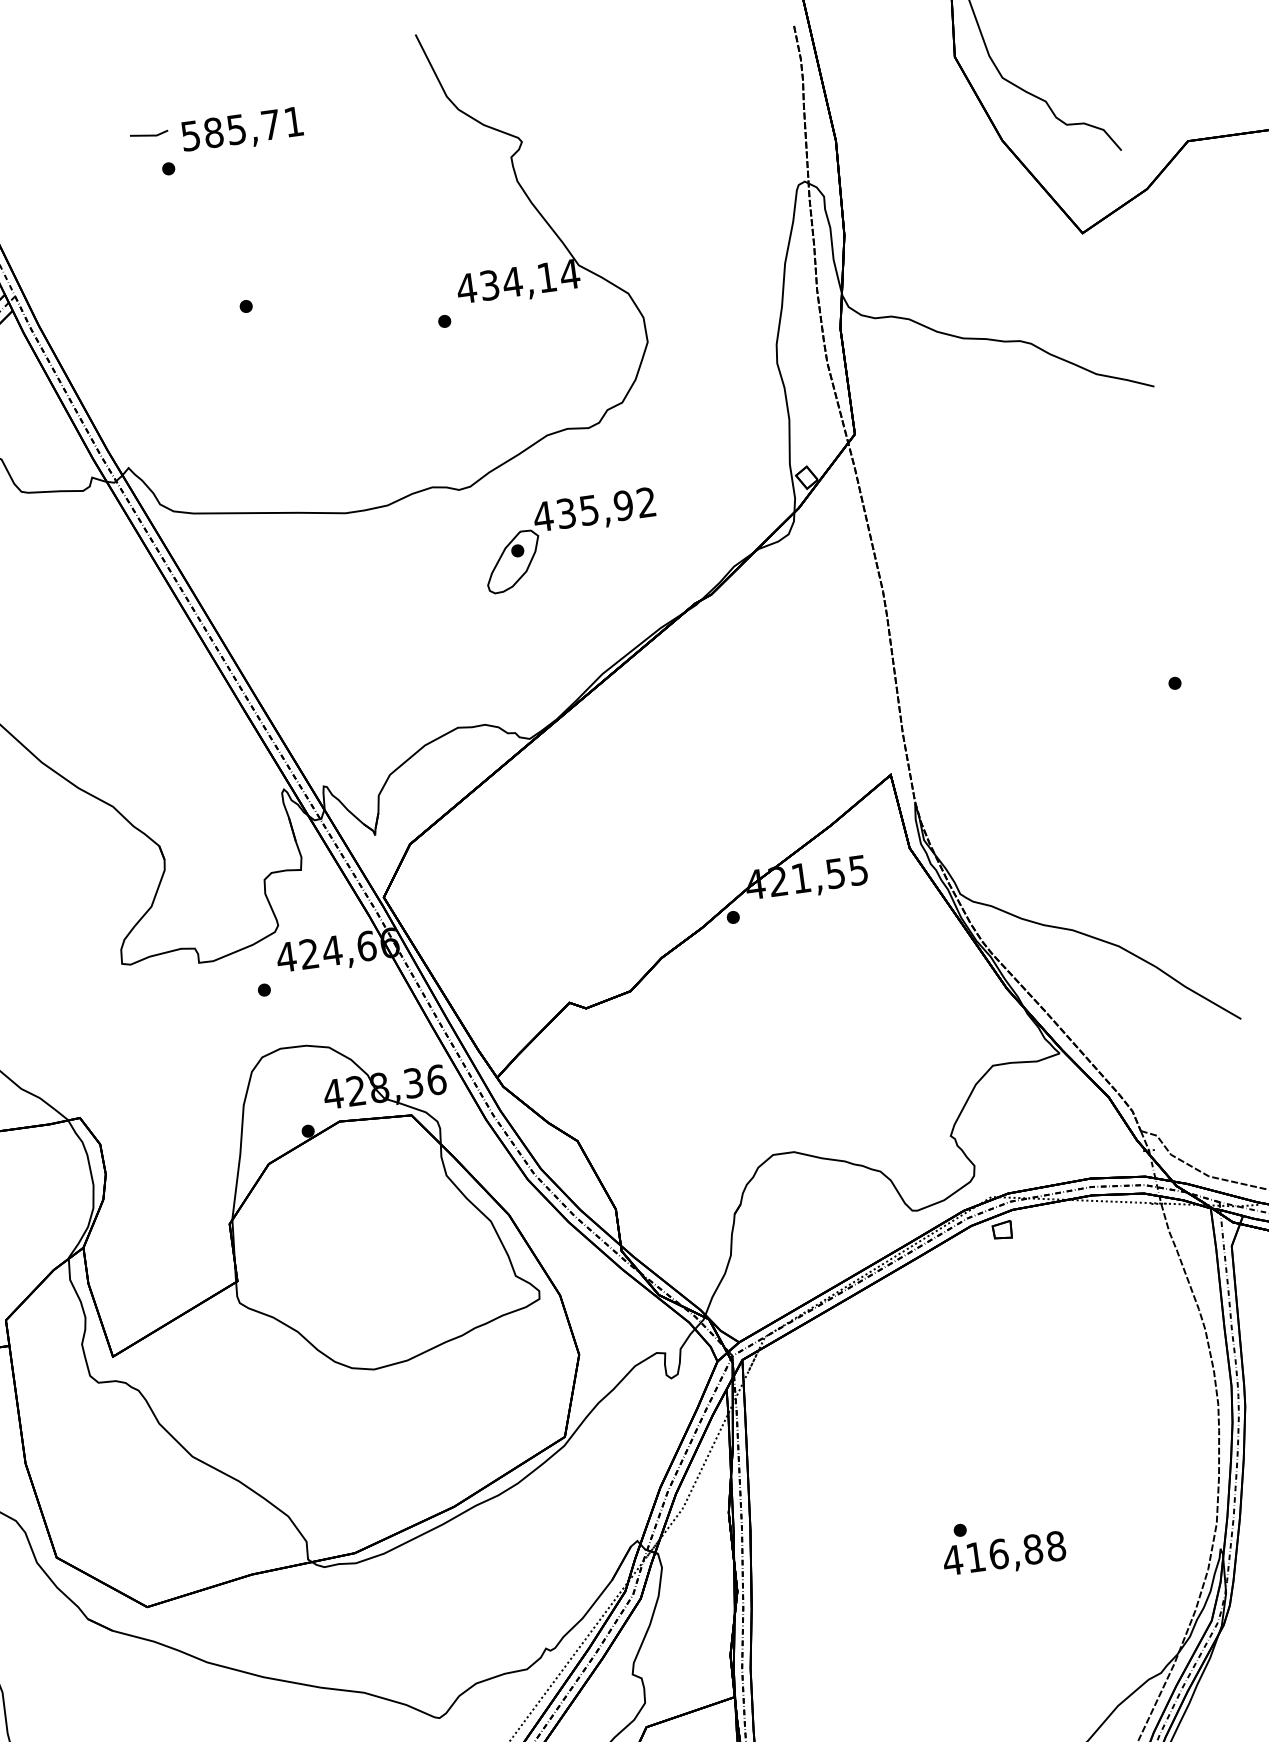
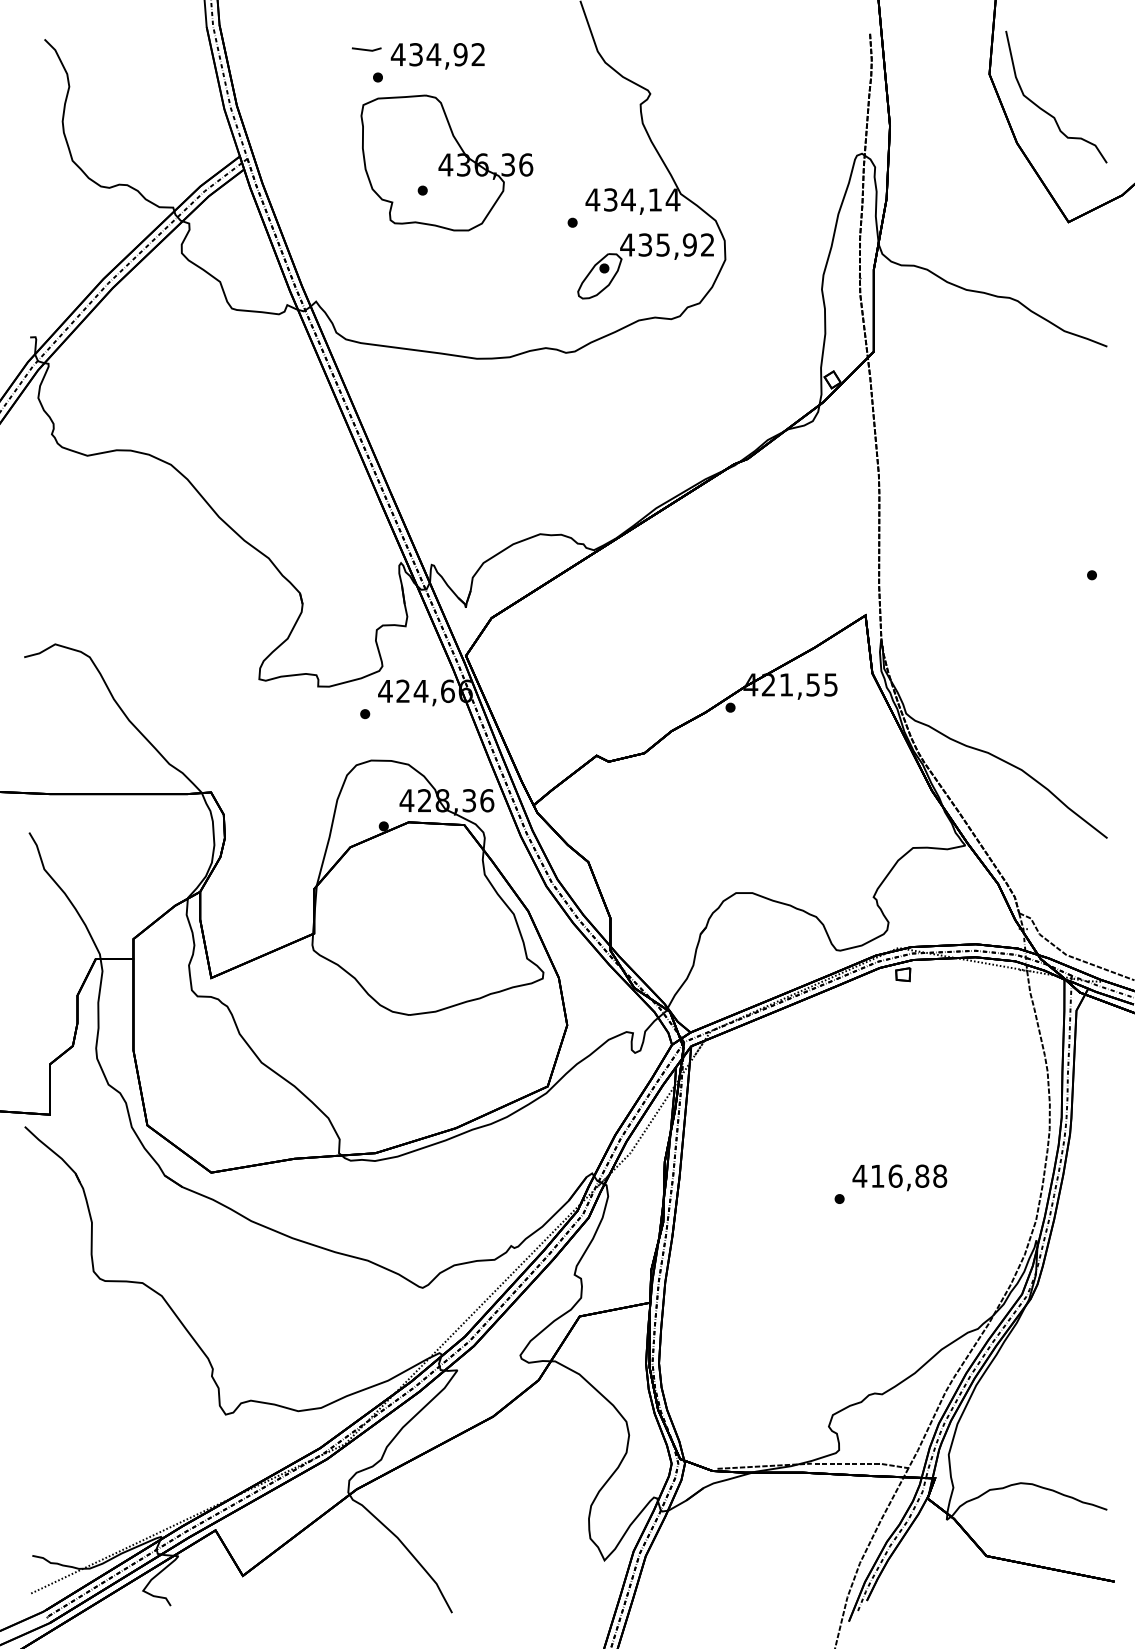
text: (241, 128) -> (437, 54), 585,71 -> 434,92
part: (271, 266) -> (446, 162), added
part: (568, 528) -> (645, 256), moved
text: (1004, 1555) -> (899, 1177), moved

